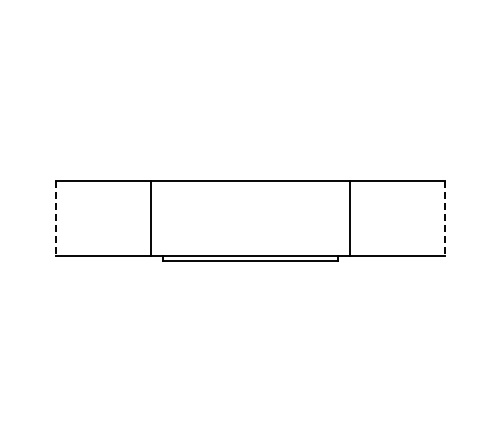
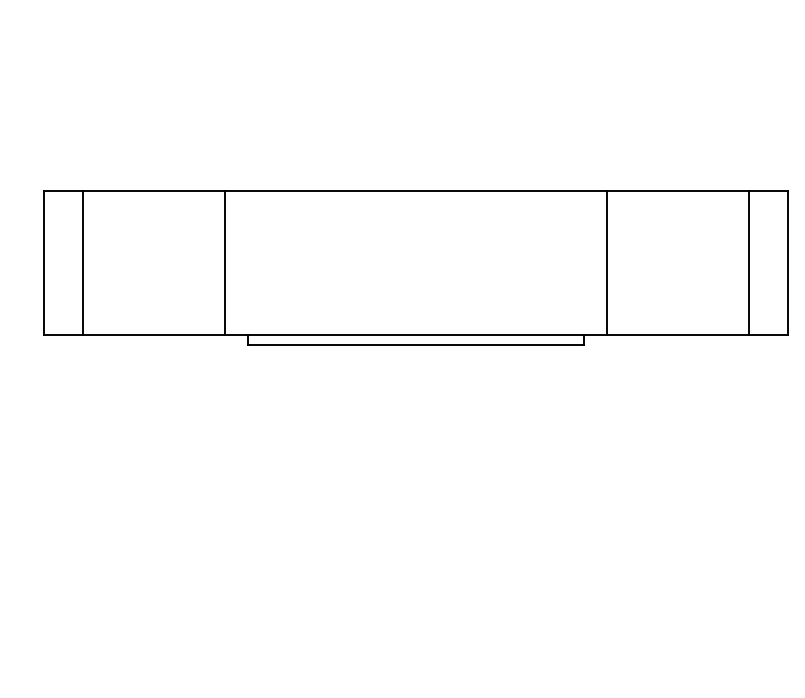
line: (76, 217) -> (82, 261), added
line: (424, 217) -> (749, 261), added
line: (56, 218) -> (43, 263), dashed -> solid
line: (444, 218) -> (788, 263), dashed -> solid

